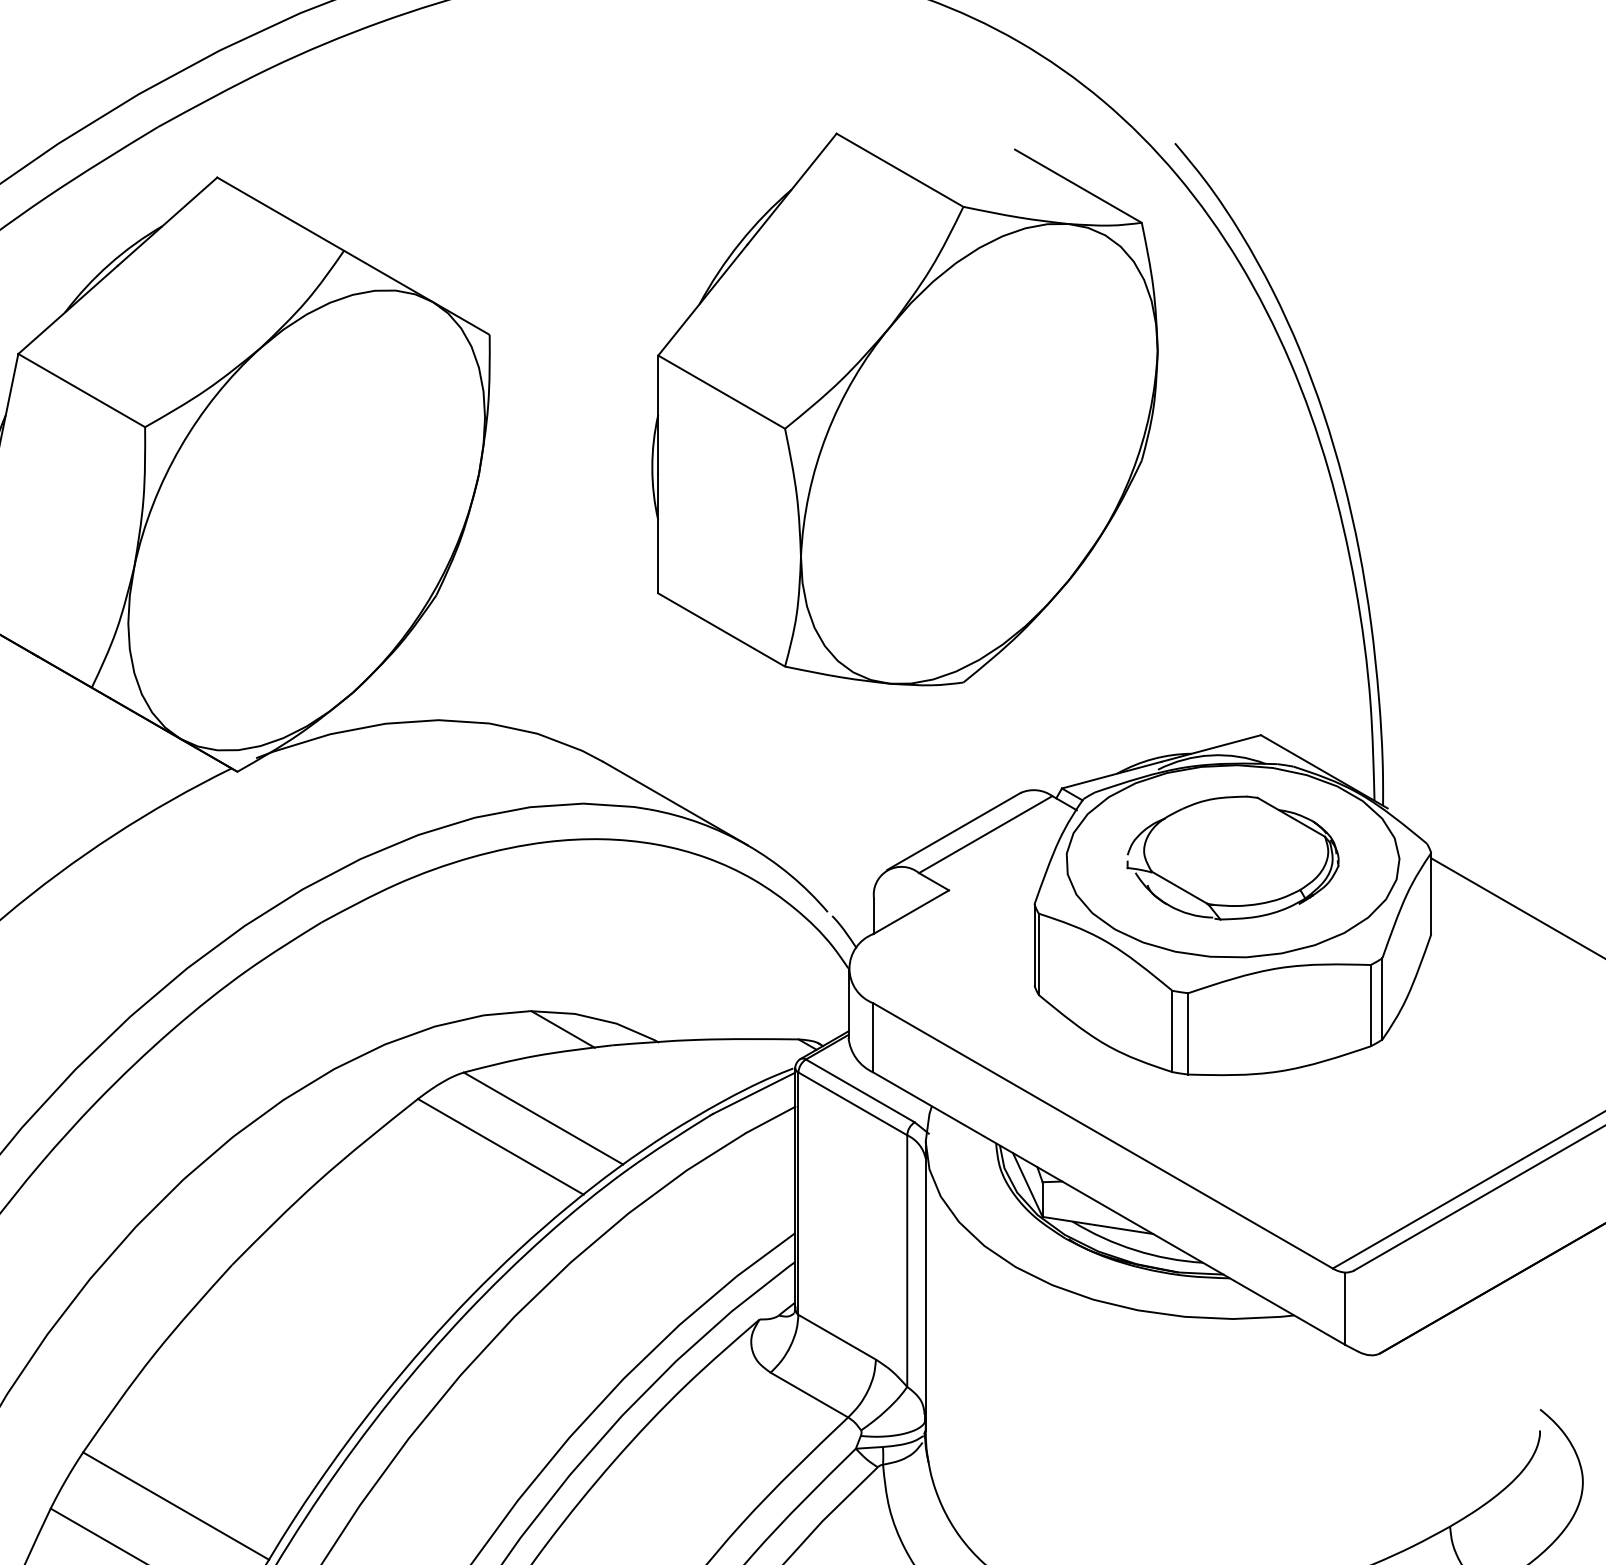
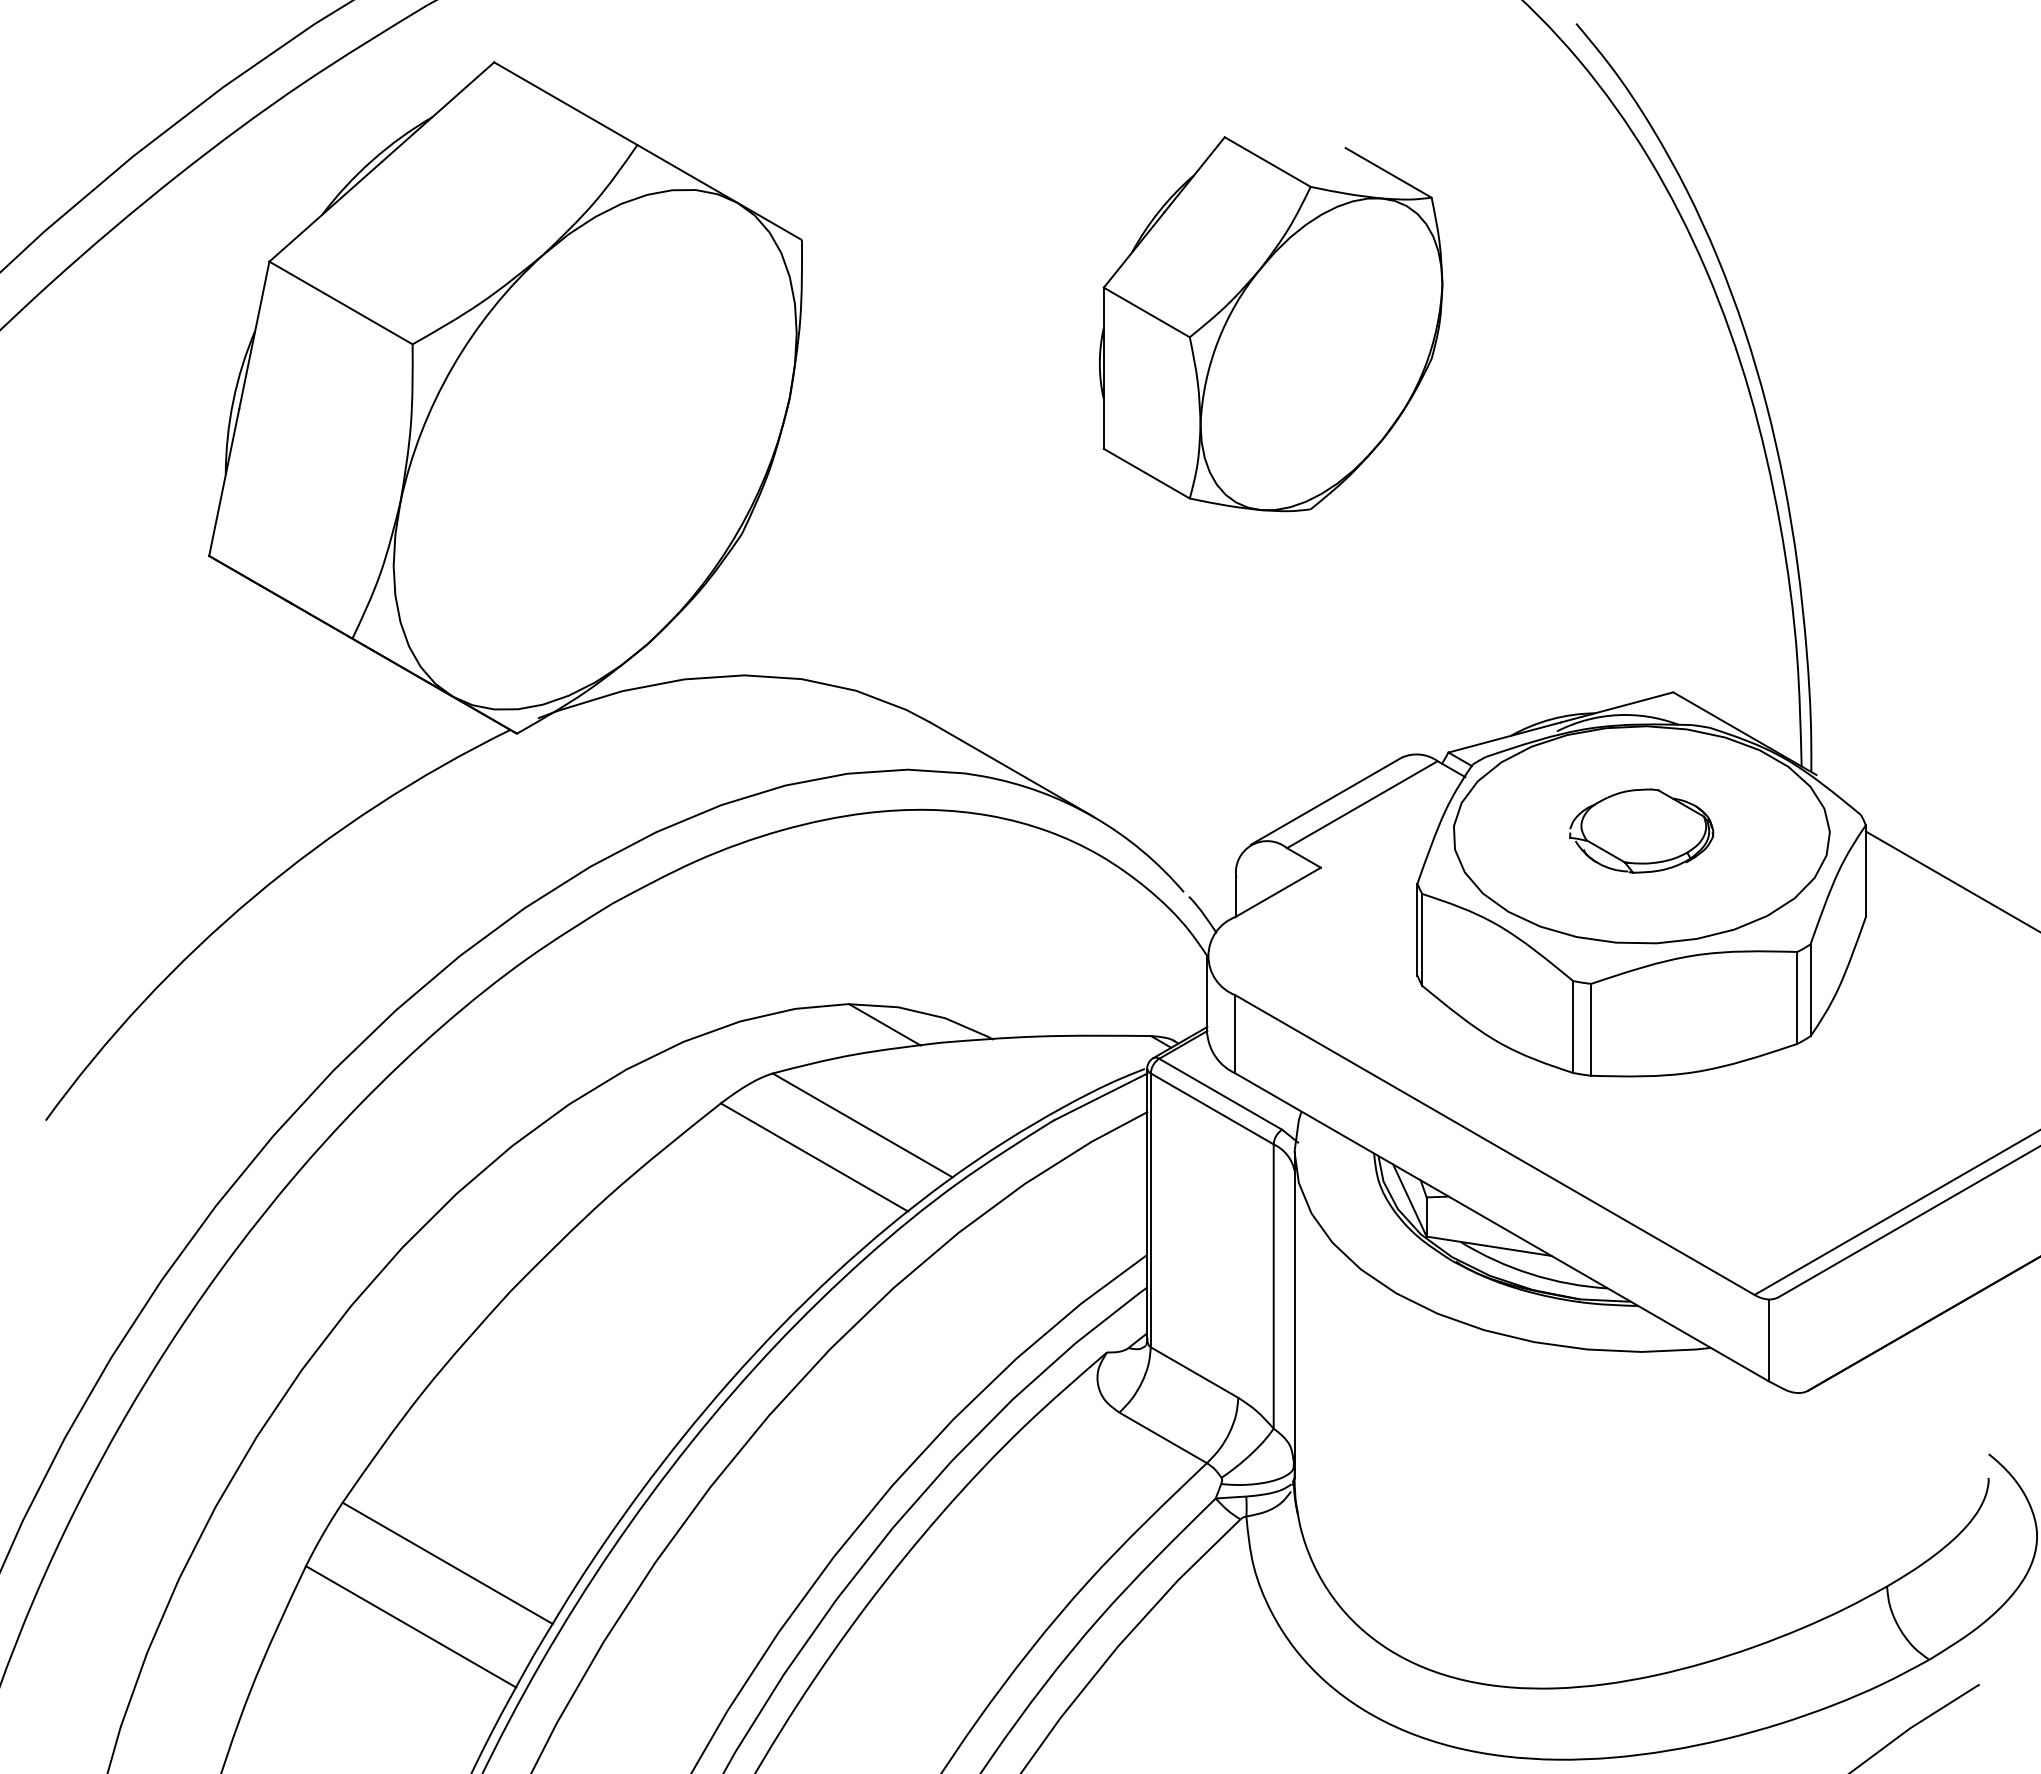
part: (904, 408) -> (1270, 323), size x0.6
part: (1232, 857) -> (1641, 830), size x0.6

